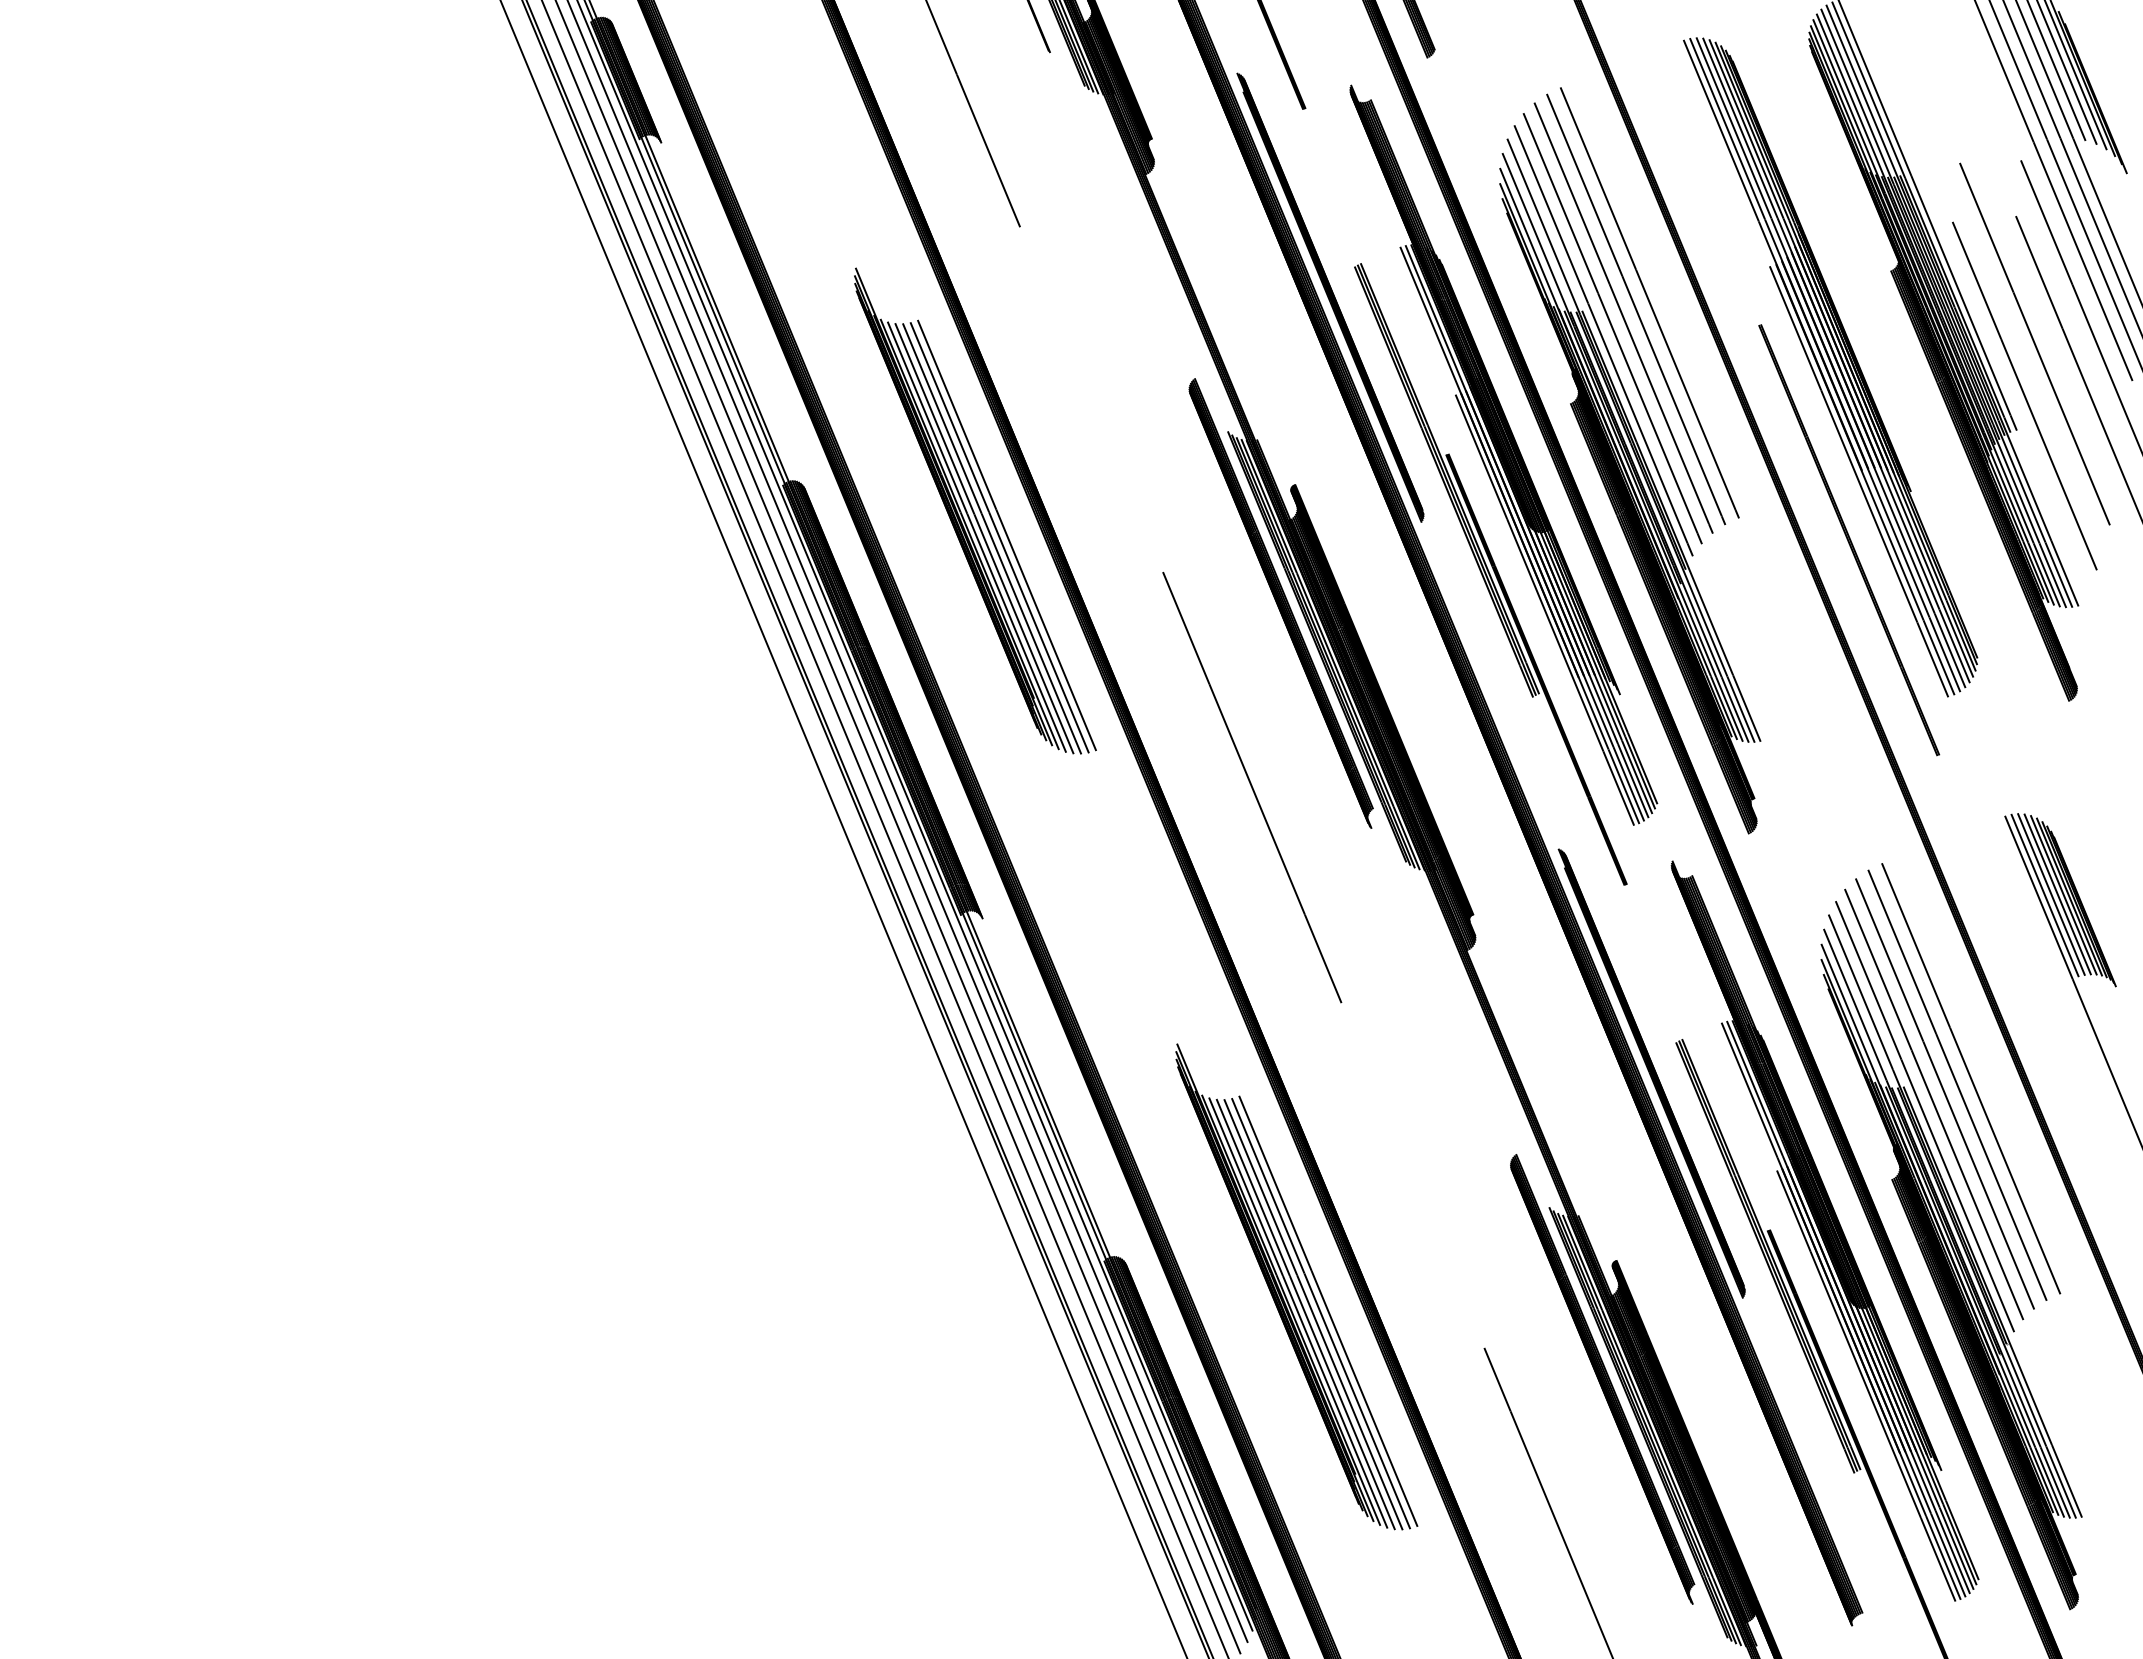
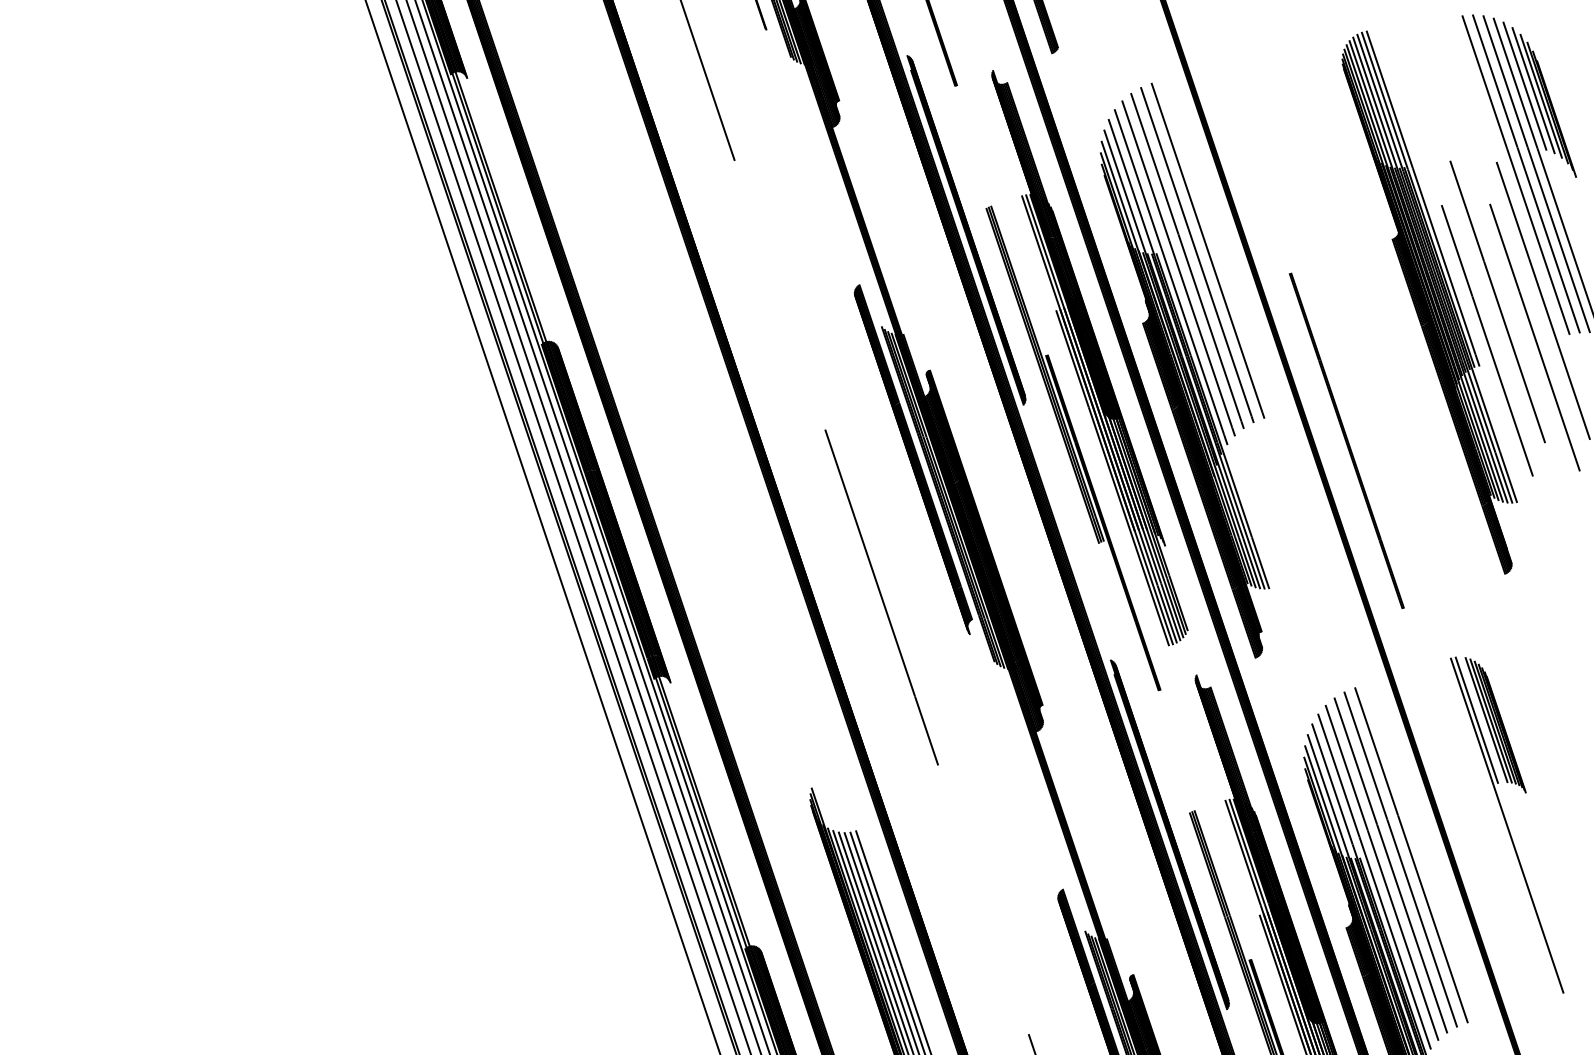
part: (1830, 367) -> (1341, 309), removed
part: (975, 510) -> (686, 373), removed
line: (2051, 894) -> (1481, 719), removed

